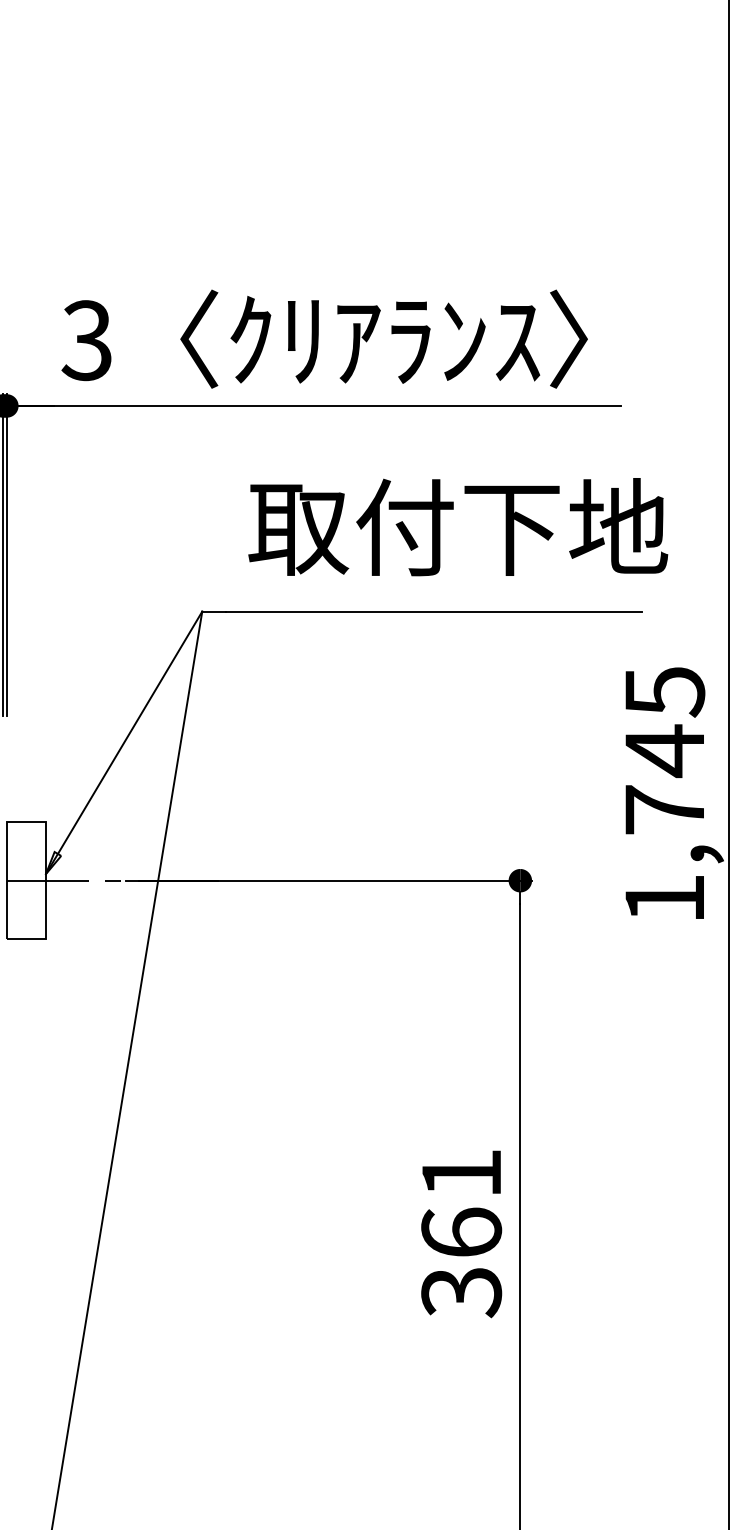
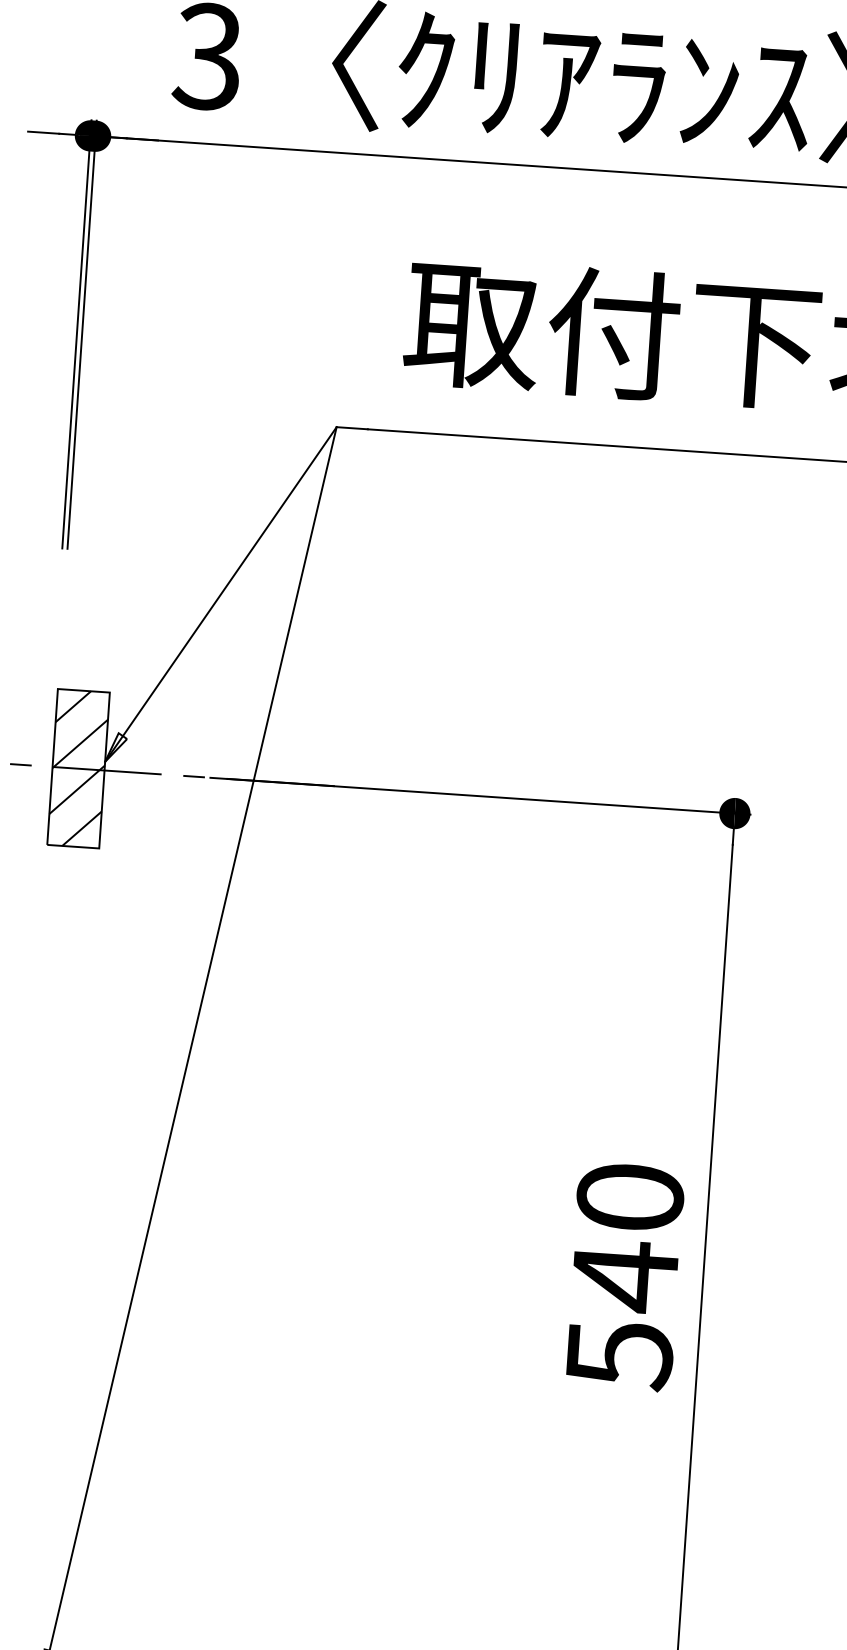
hatch: (25, 880) -> (77, 768), added
text: (461, 1233) -> (624, 1276), 361 -> 540

